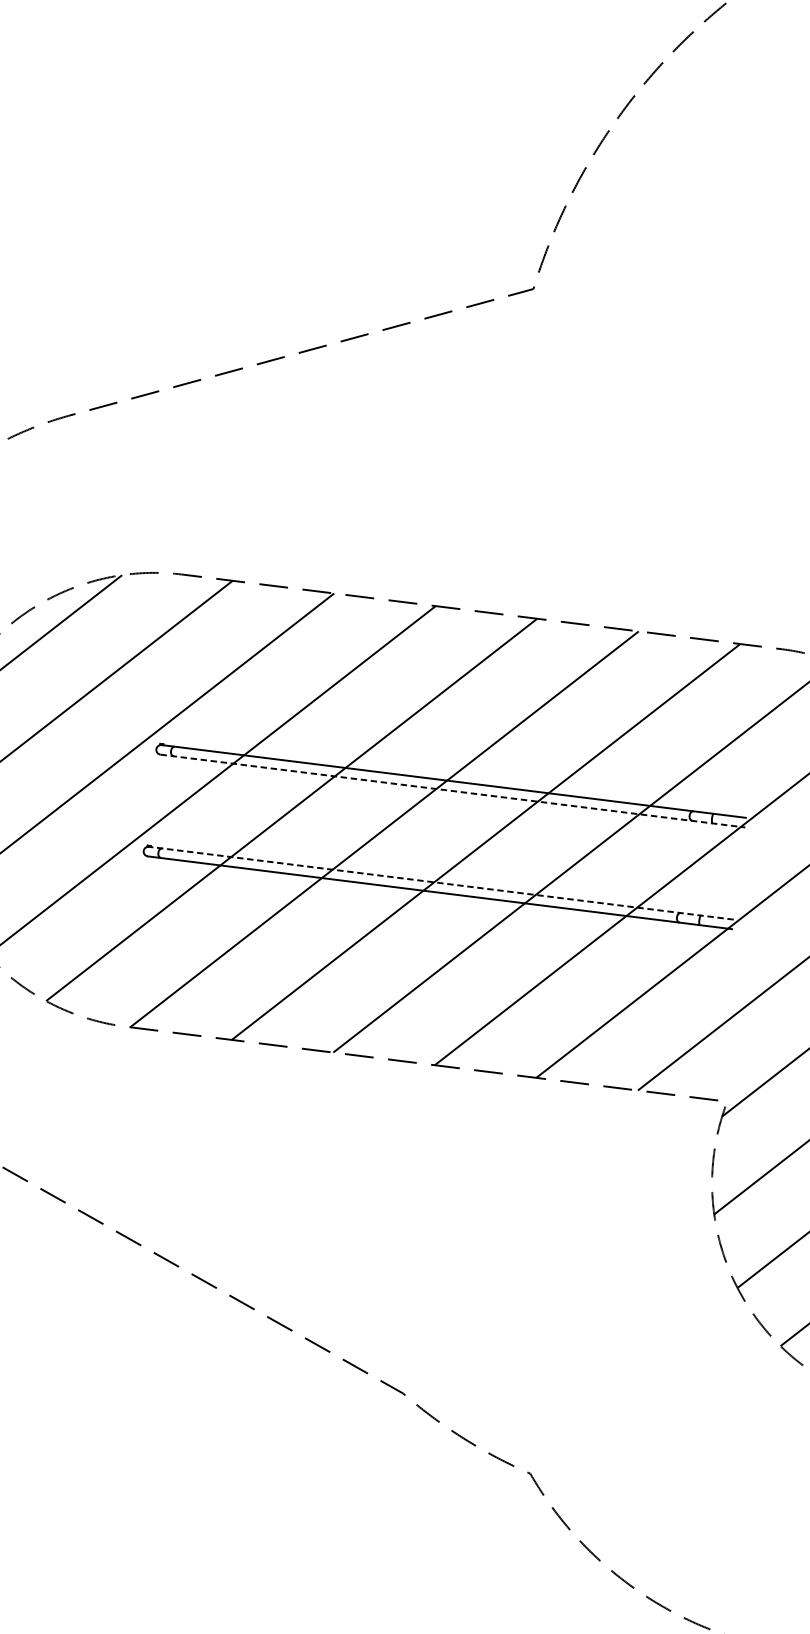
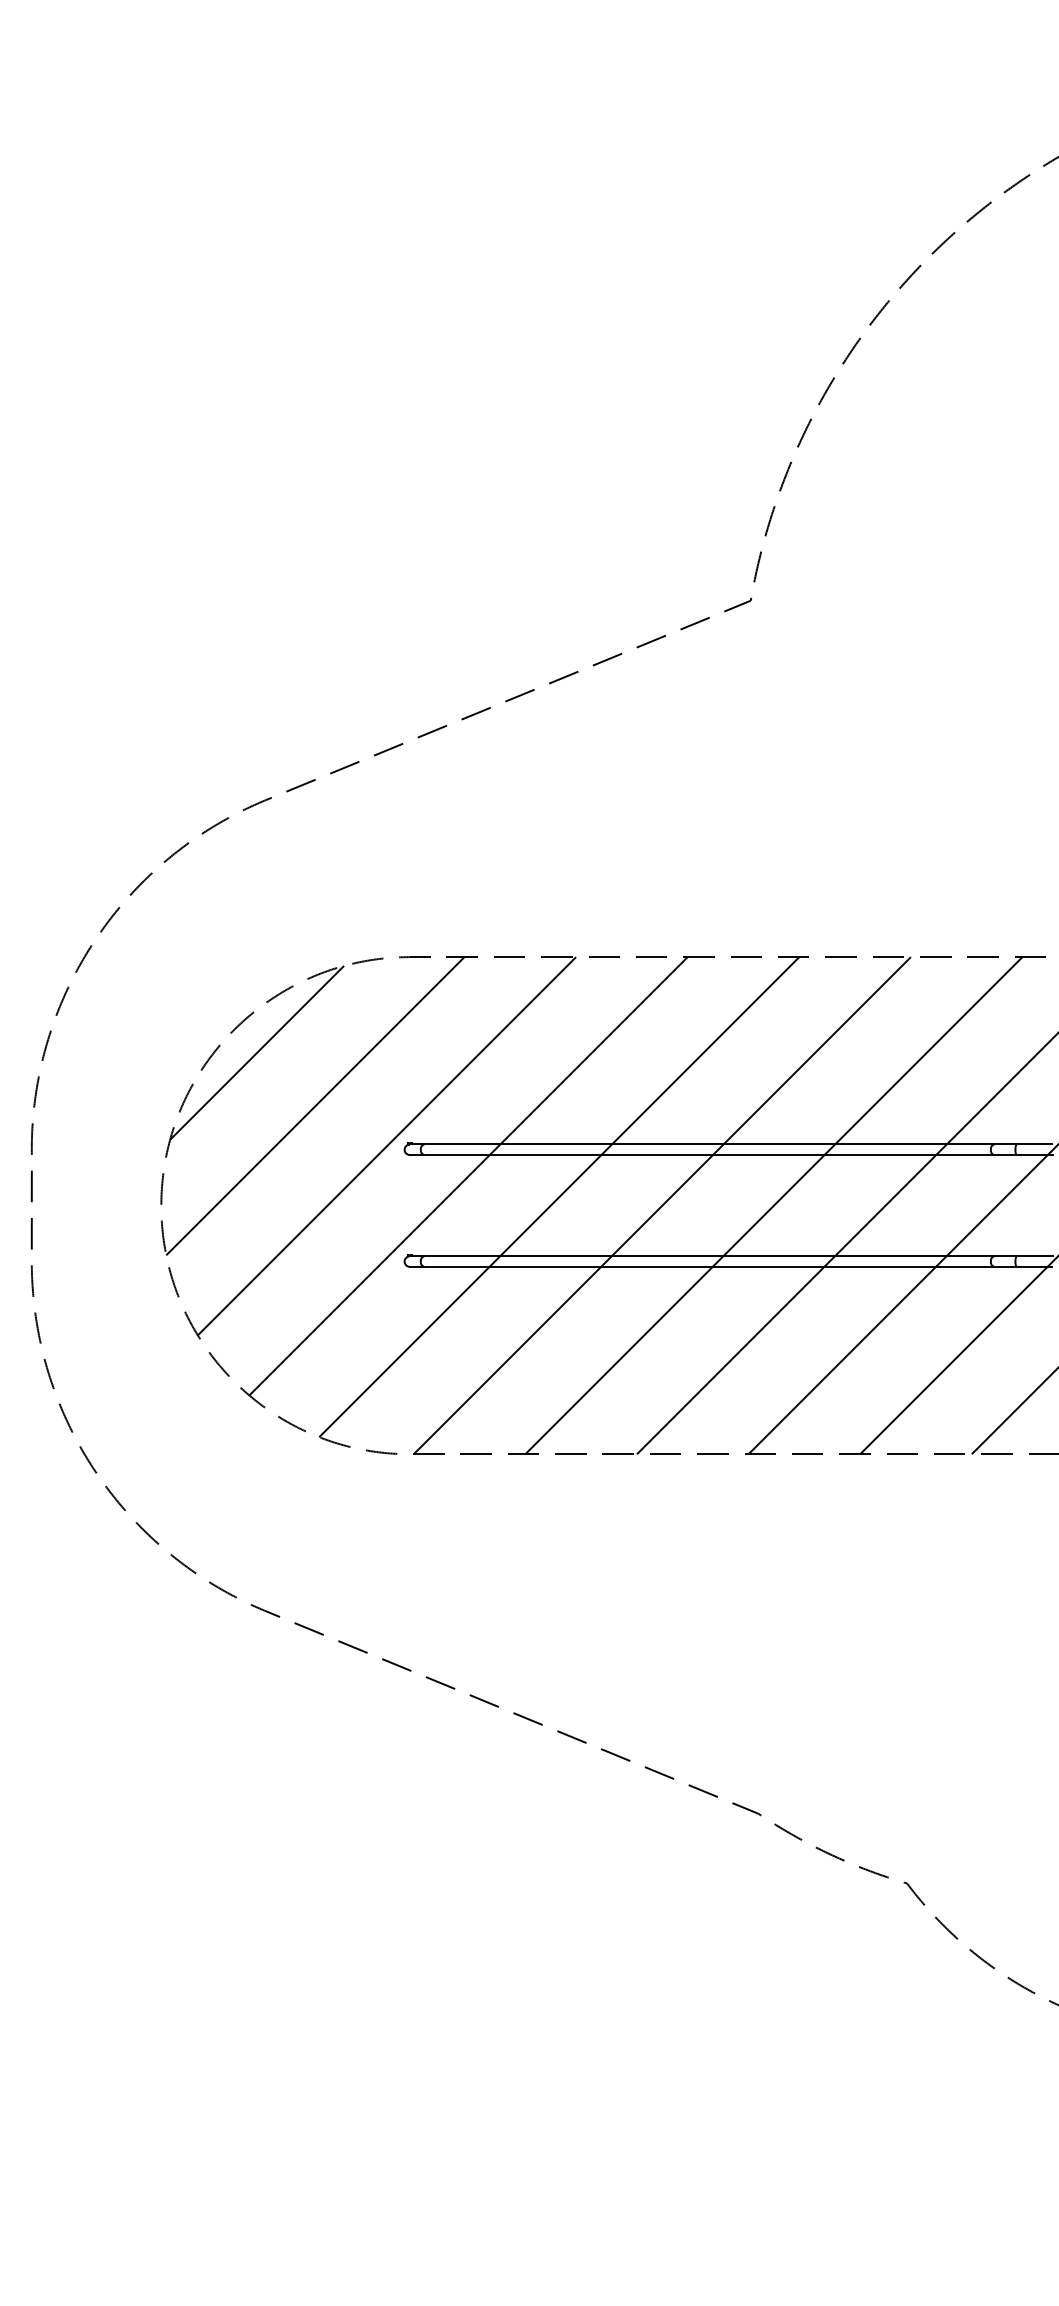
line: (453, 791) -> (731, 1155), dashed -> solid
line: (440, 883) -> (730, 1256), dashed -> solid

